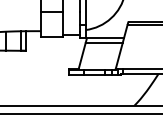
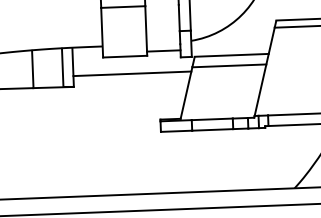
line: (55, 45) -> (132, 73), added

